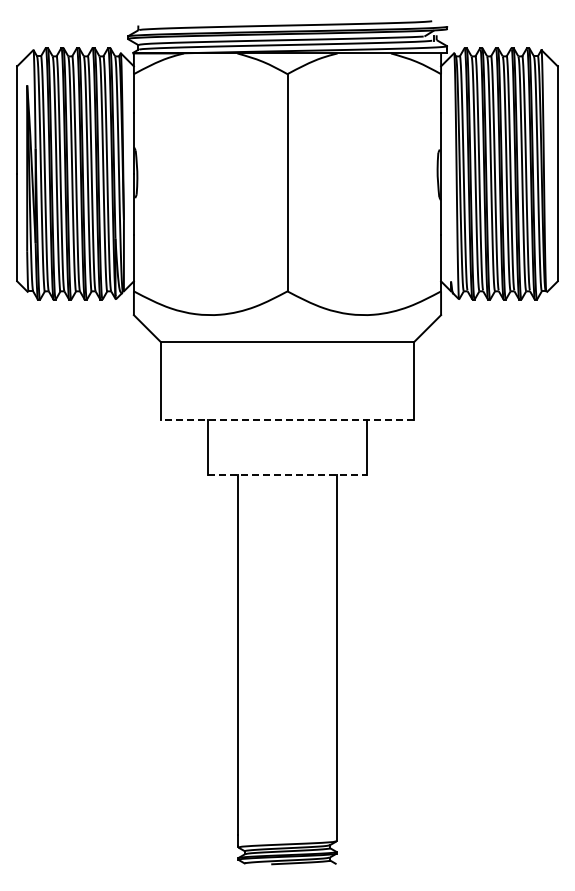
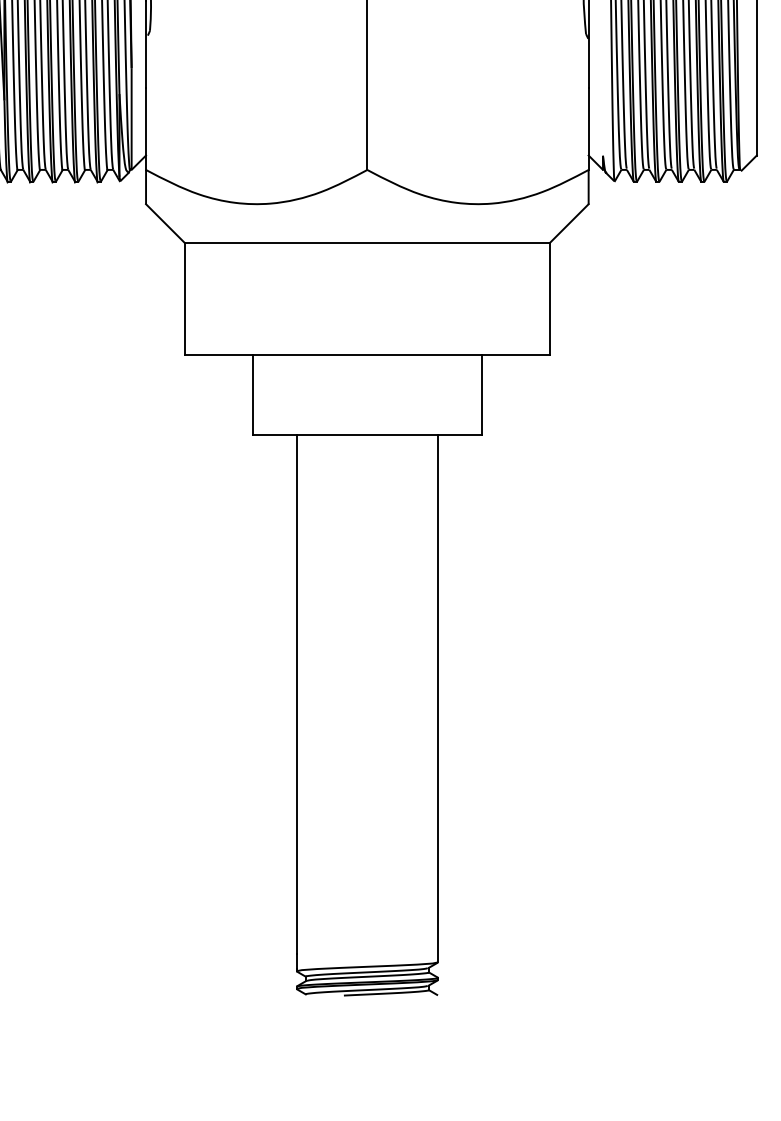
line: (287, 419) -> (367, 354), dashed -> solid
line: (288, 475) -> (368, 435), dashed -> solid

